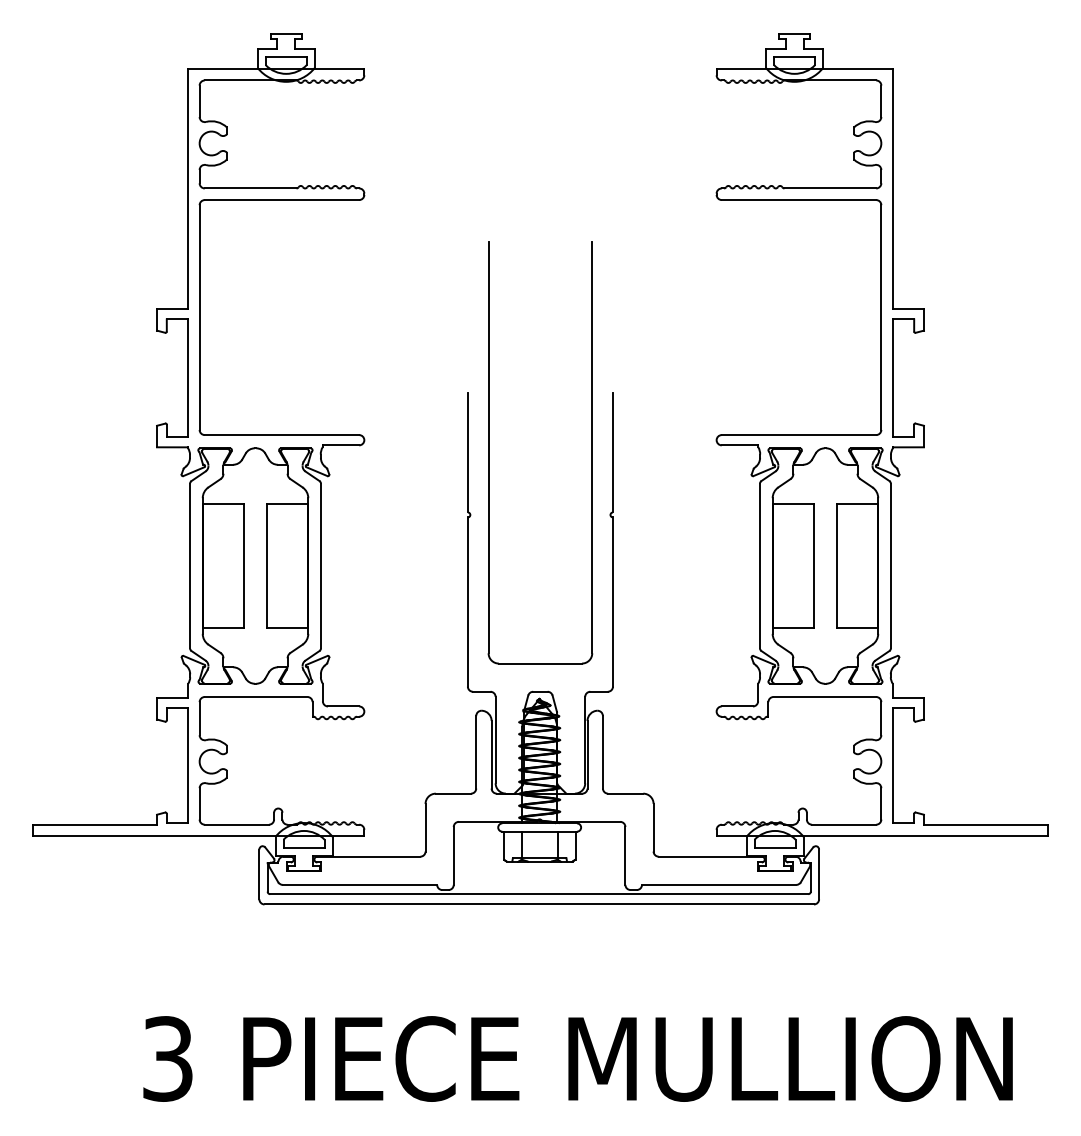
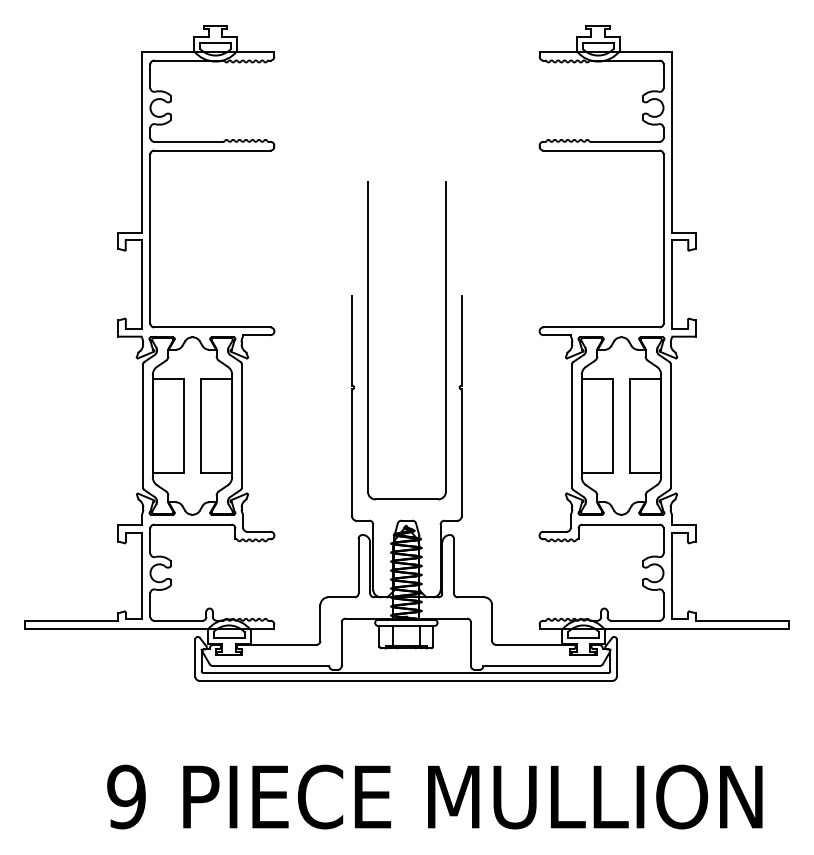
text: (167, 1058) -> (126, 796), 3 -> 9

